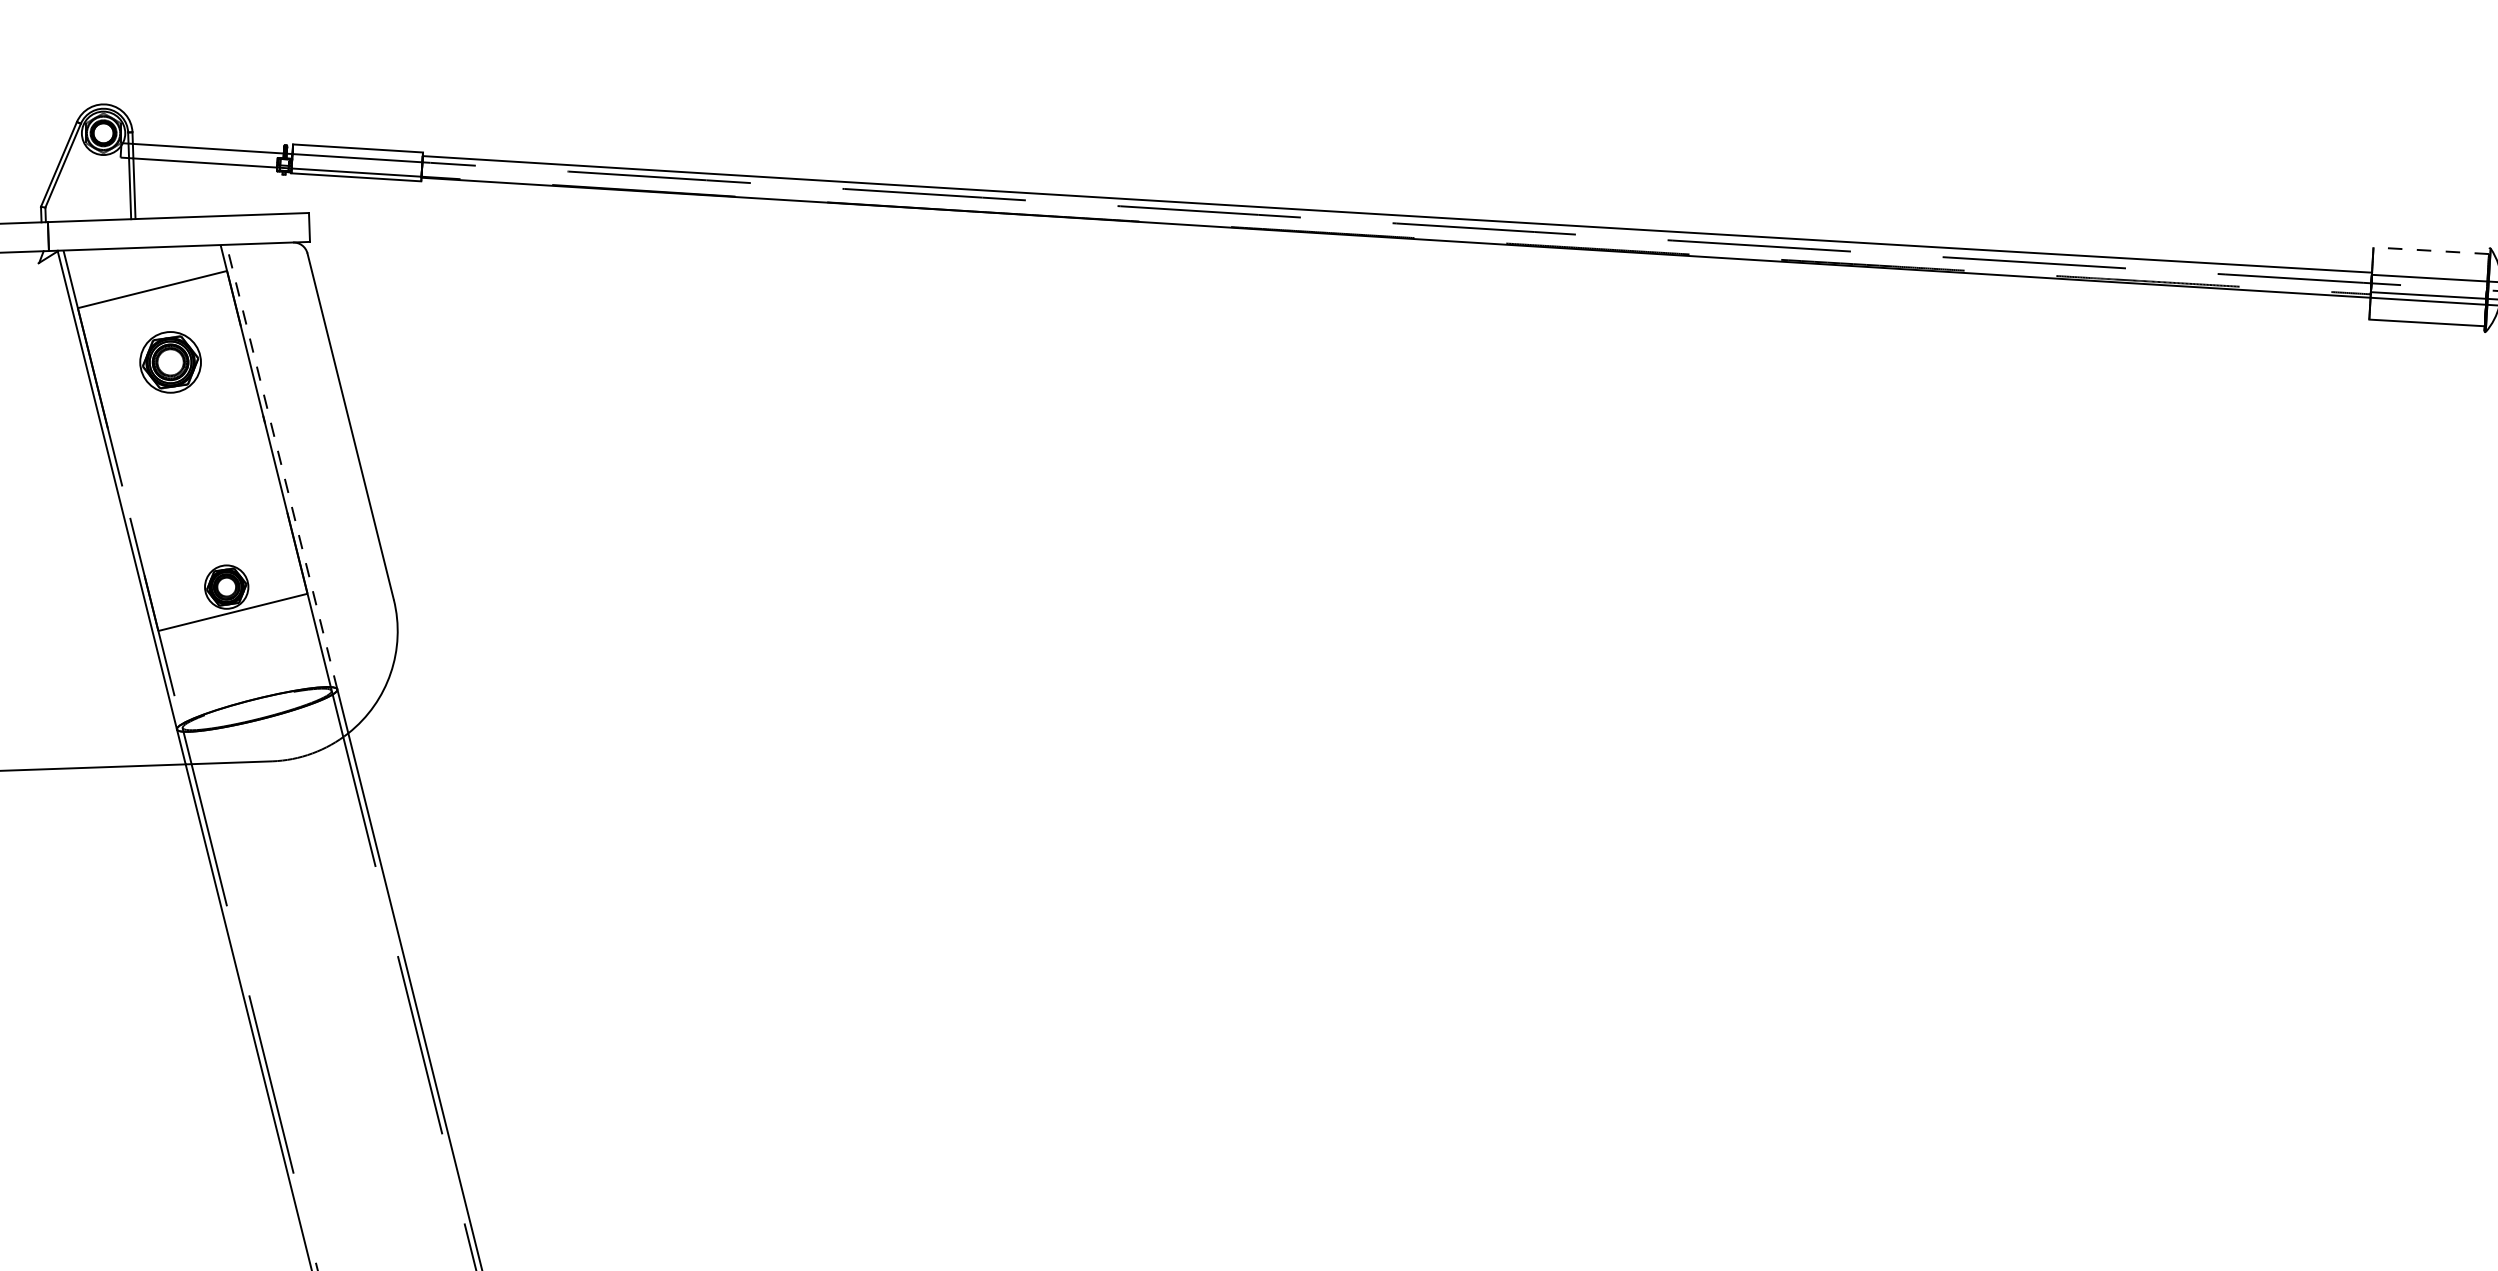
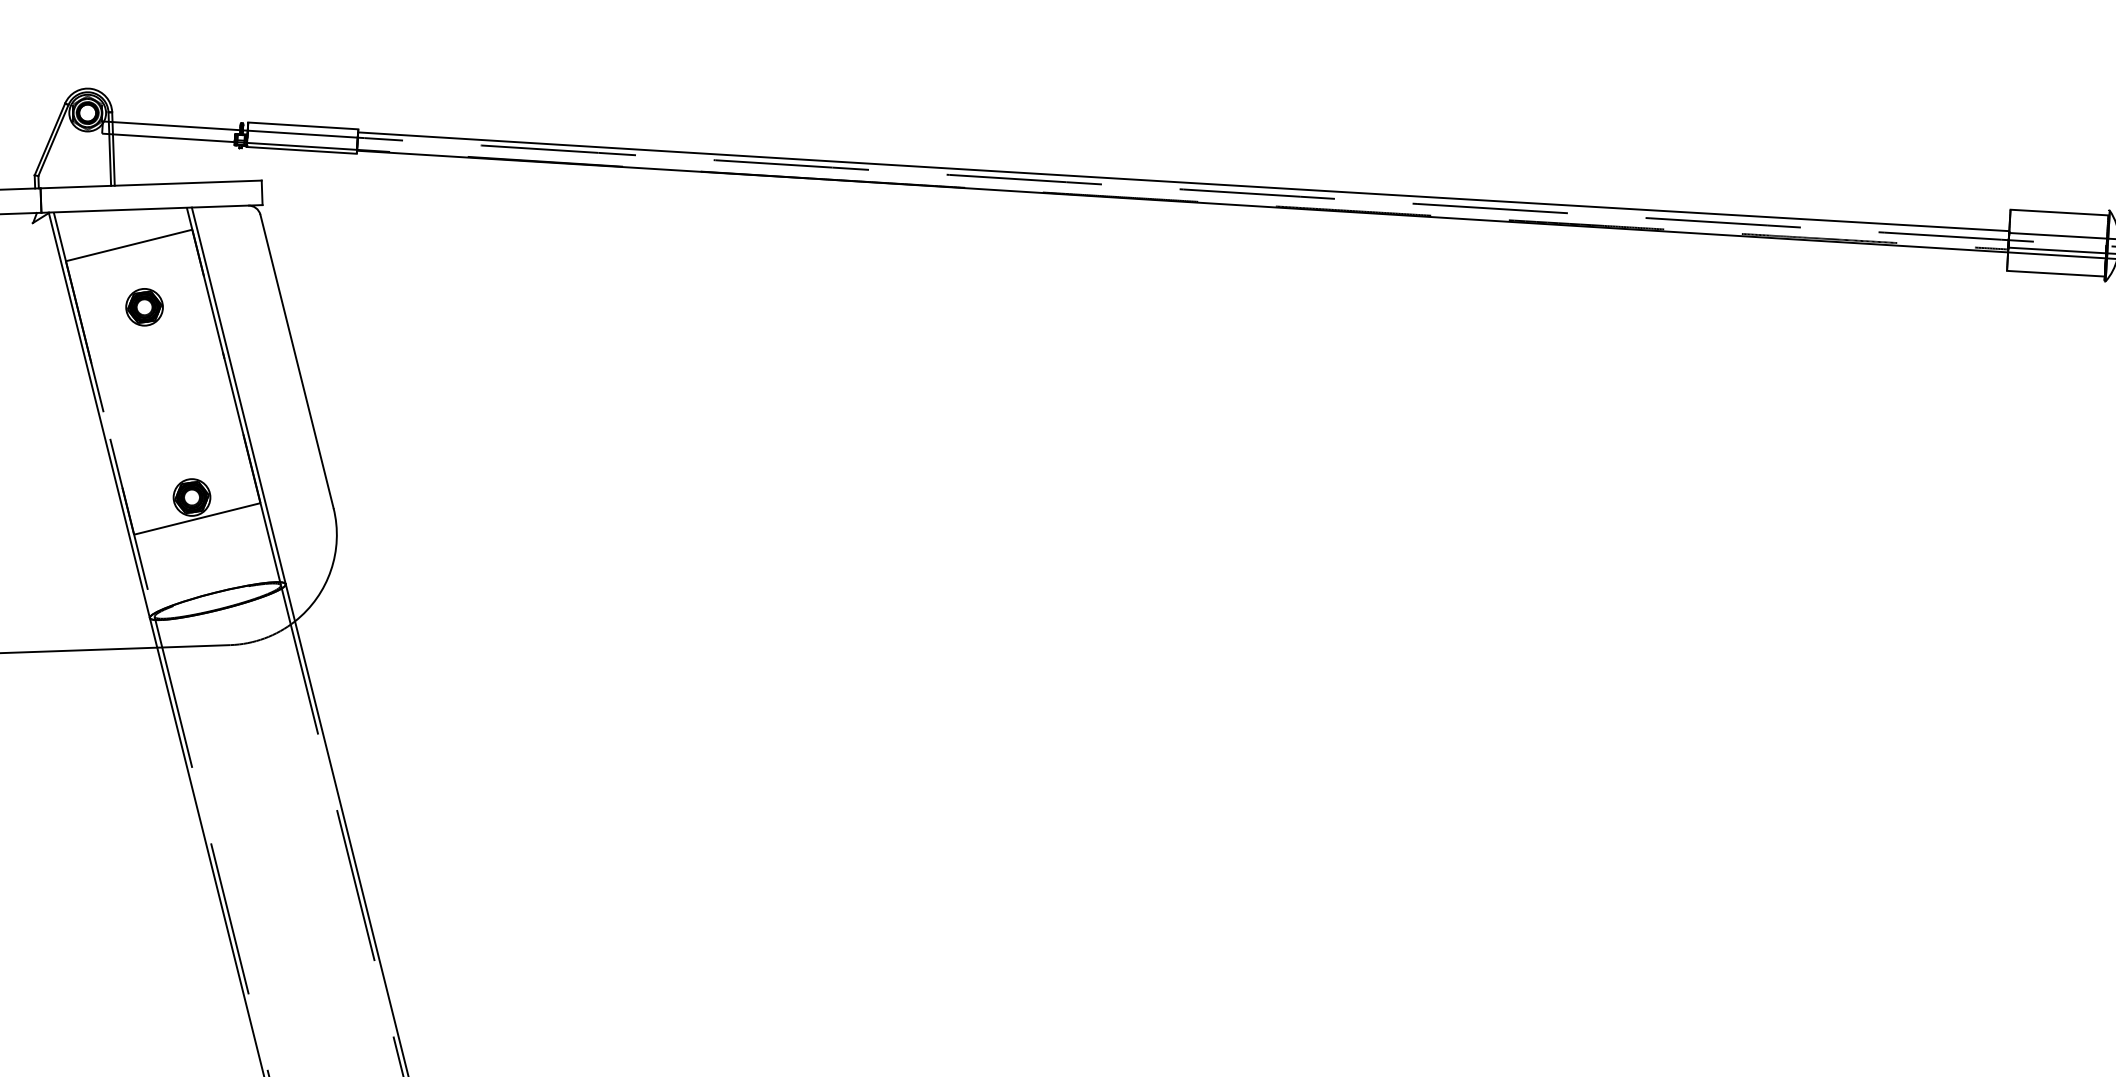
line: (2431, 250) -> (2059, 212), dashed -> solid
part: (170, 362) -> (144, 307), size x0.71
line: (281, 466) -> (238, 395), dashed -> solid

